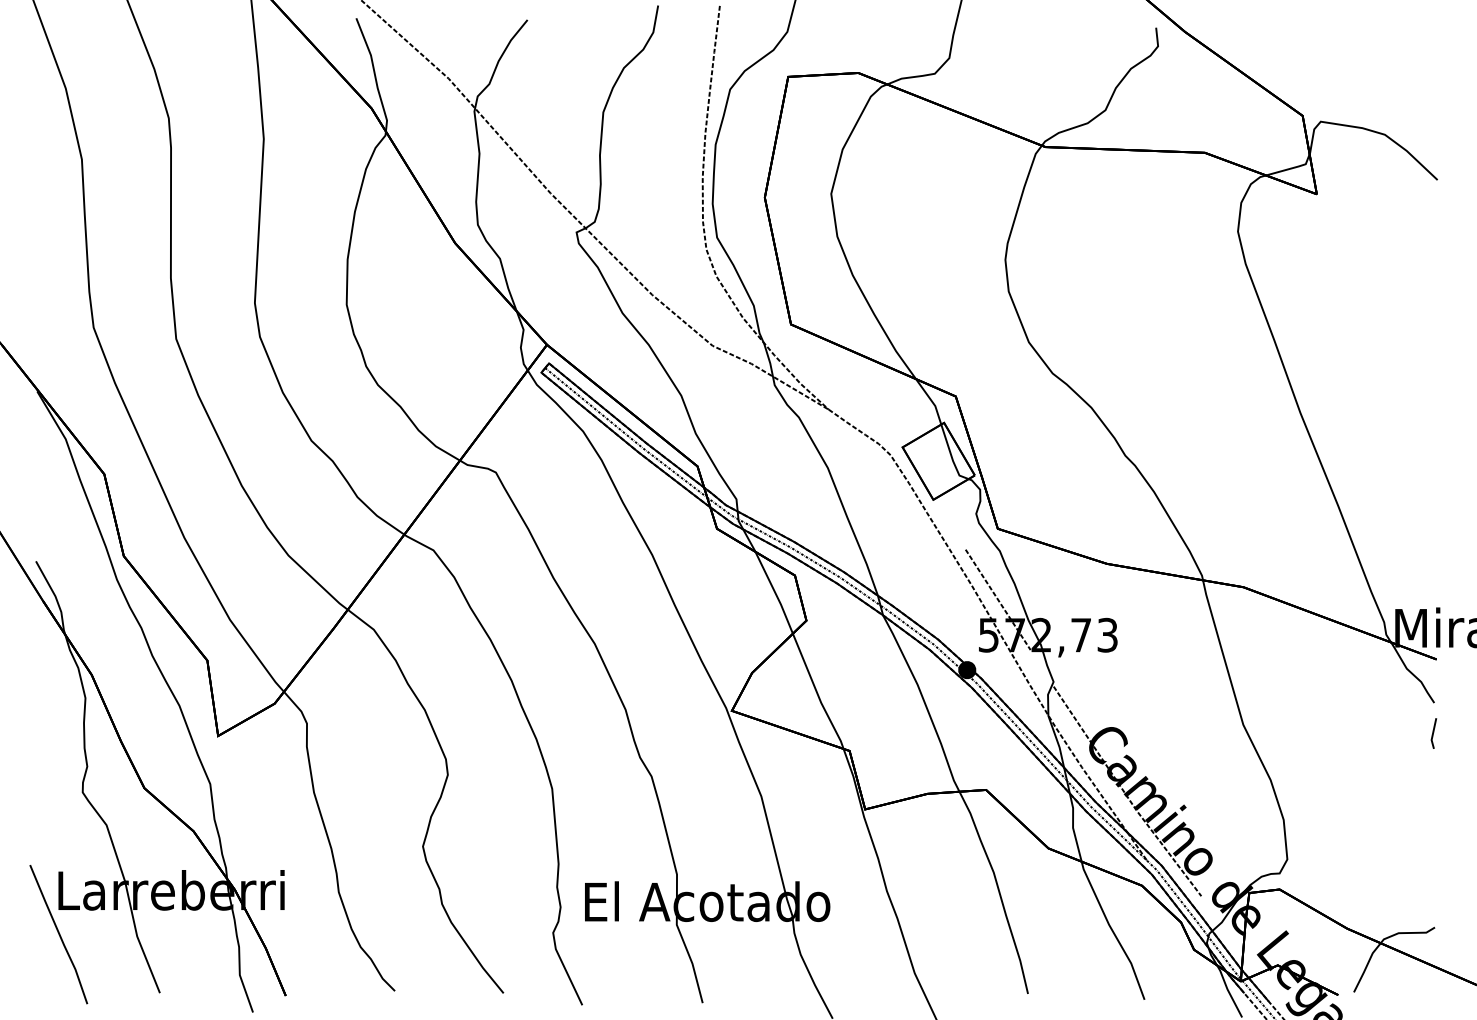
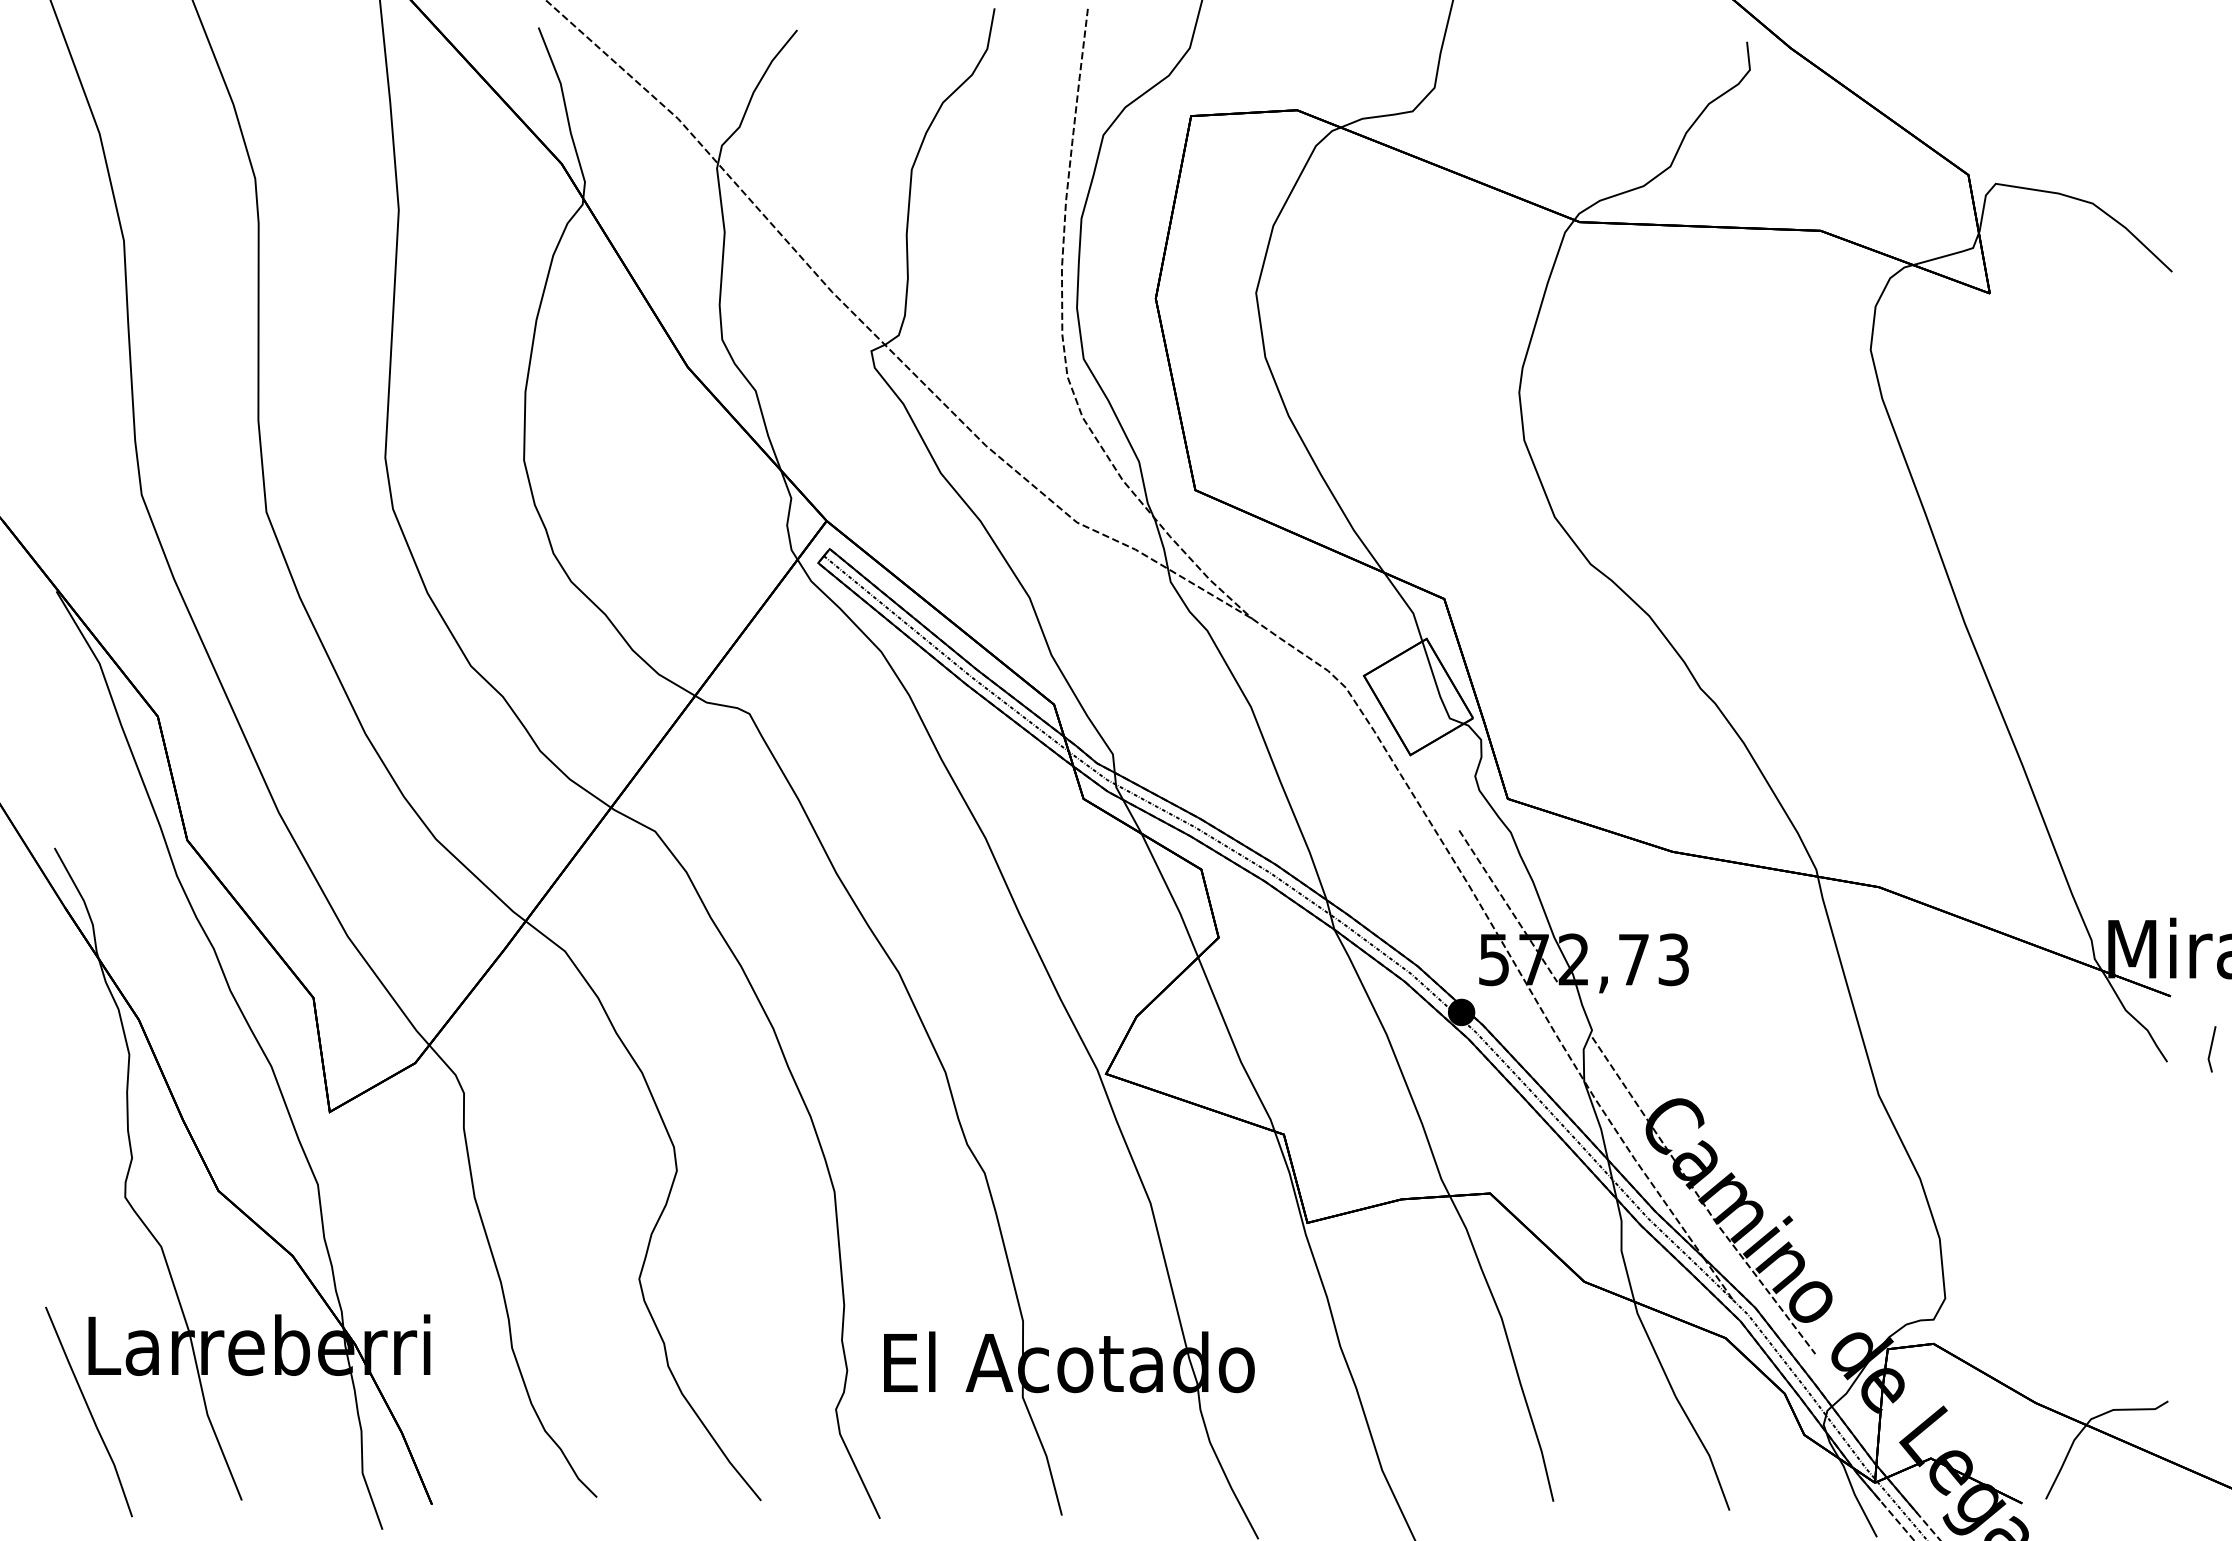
line: (1433, 733) -> (2211, 1049), moved

